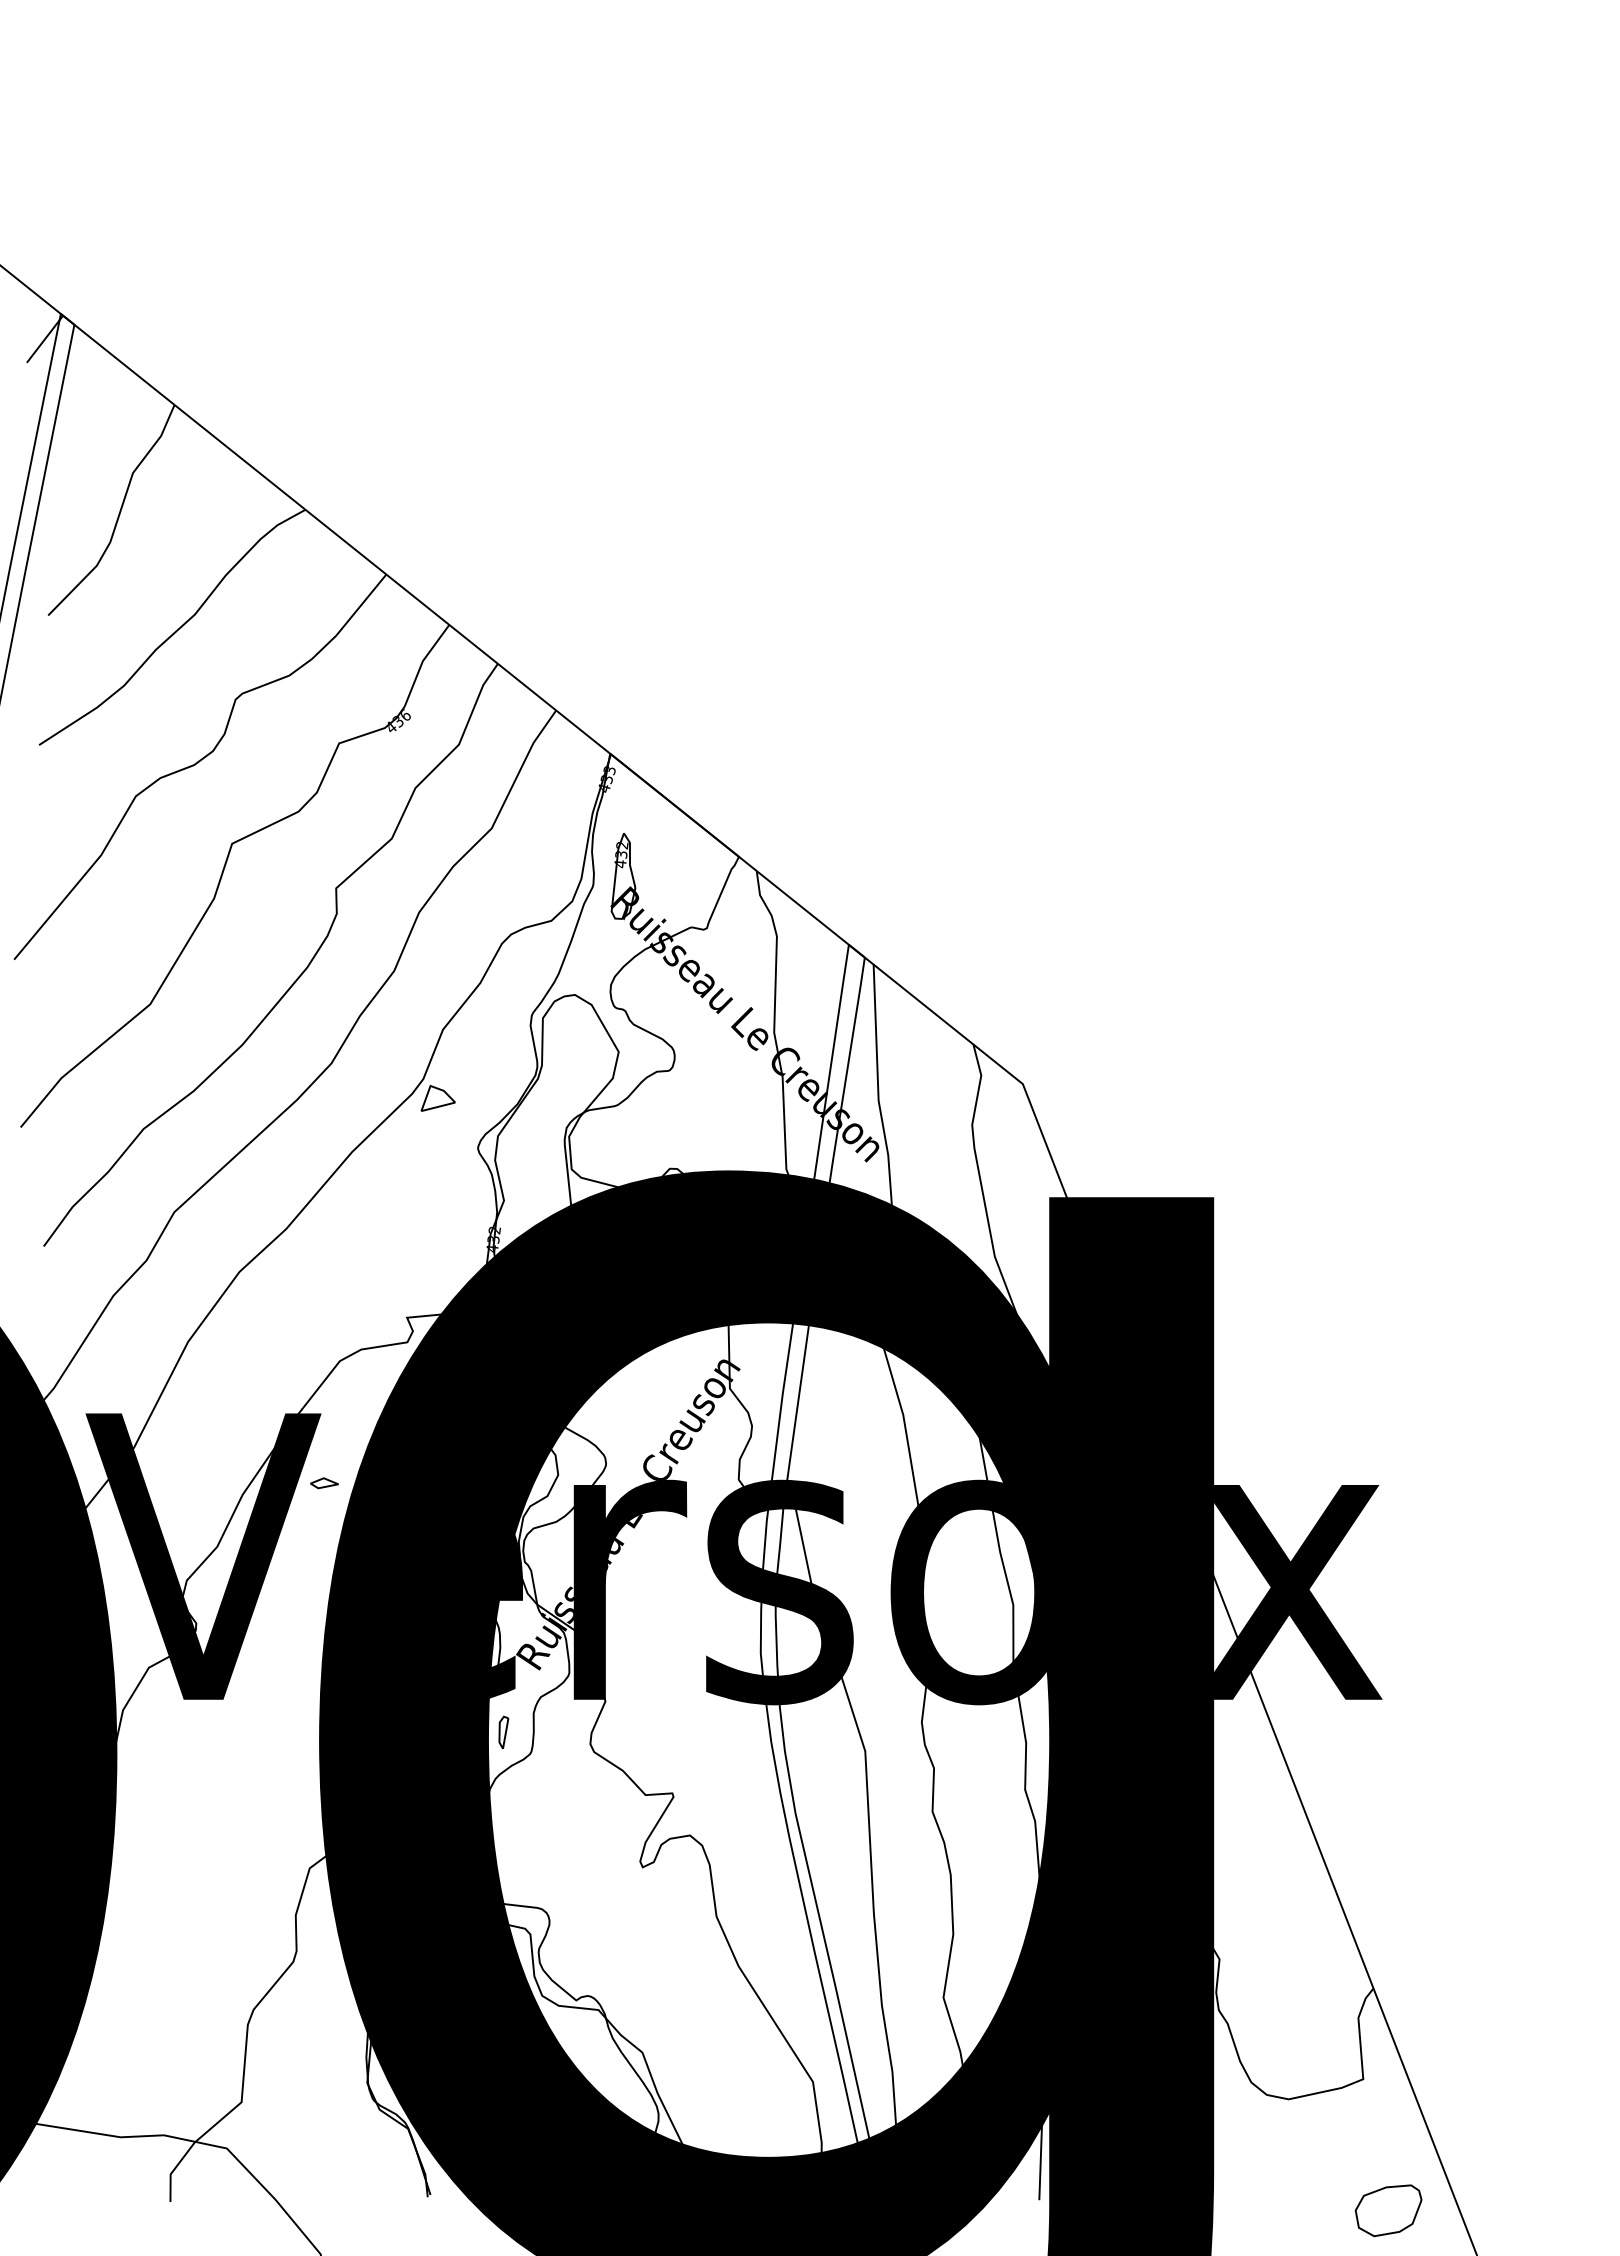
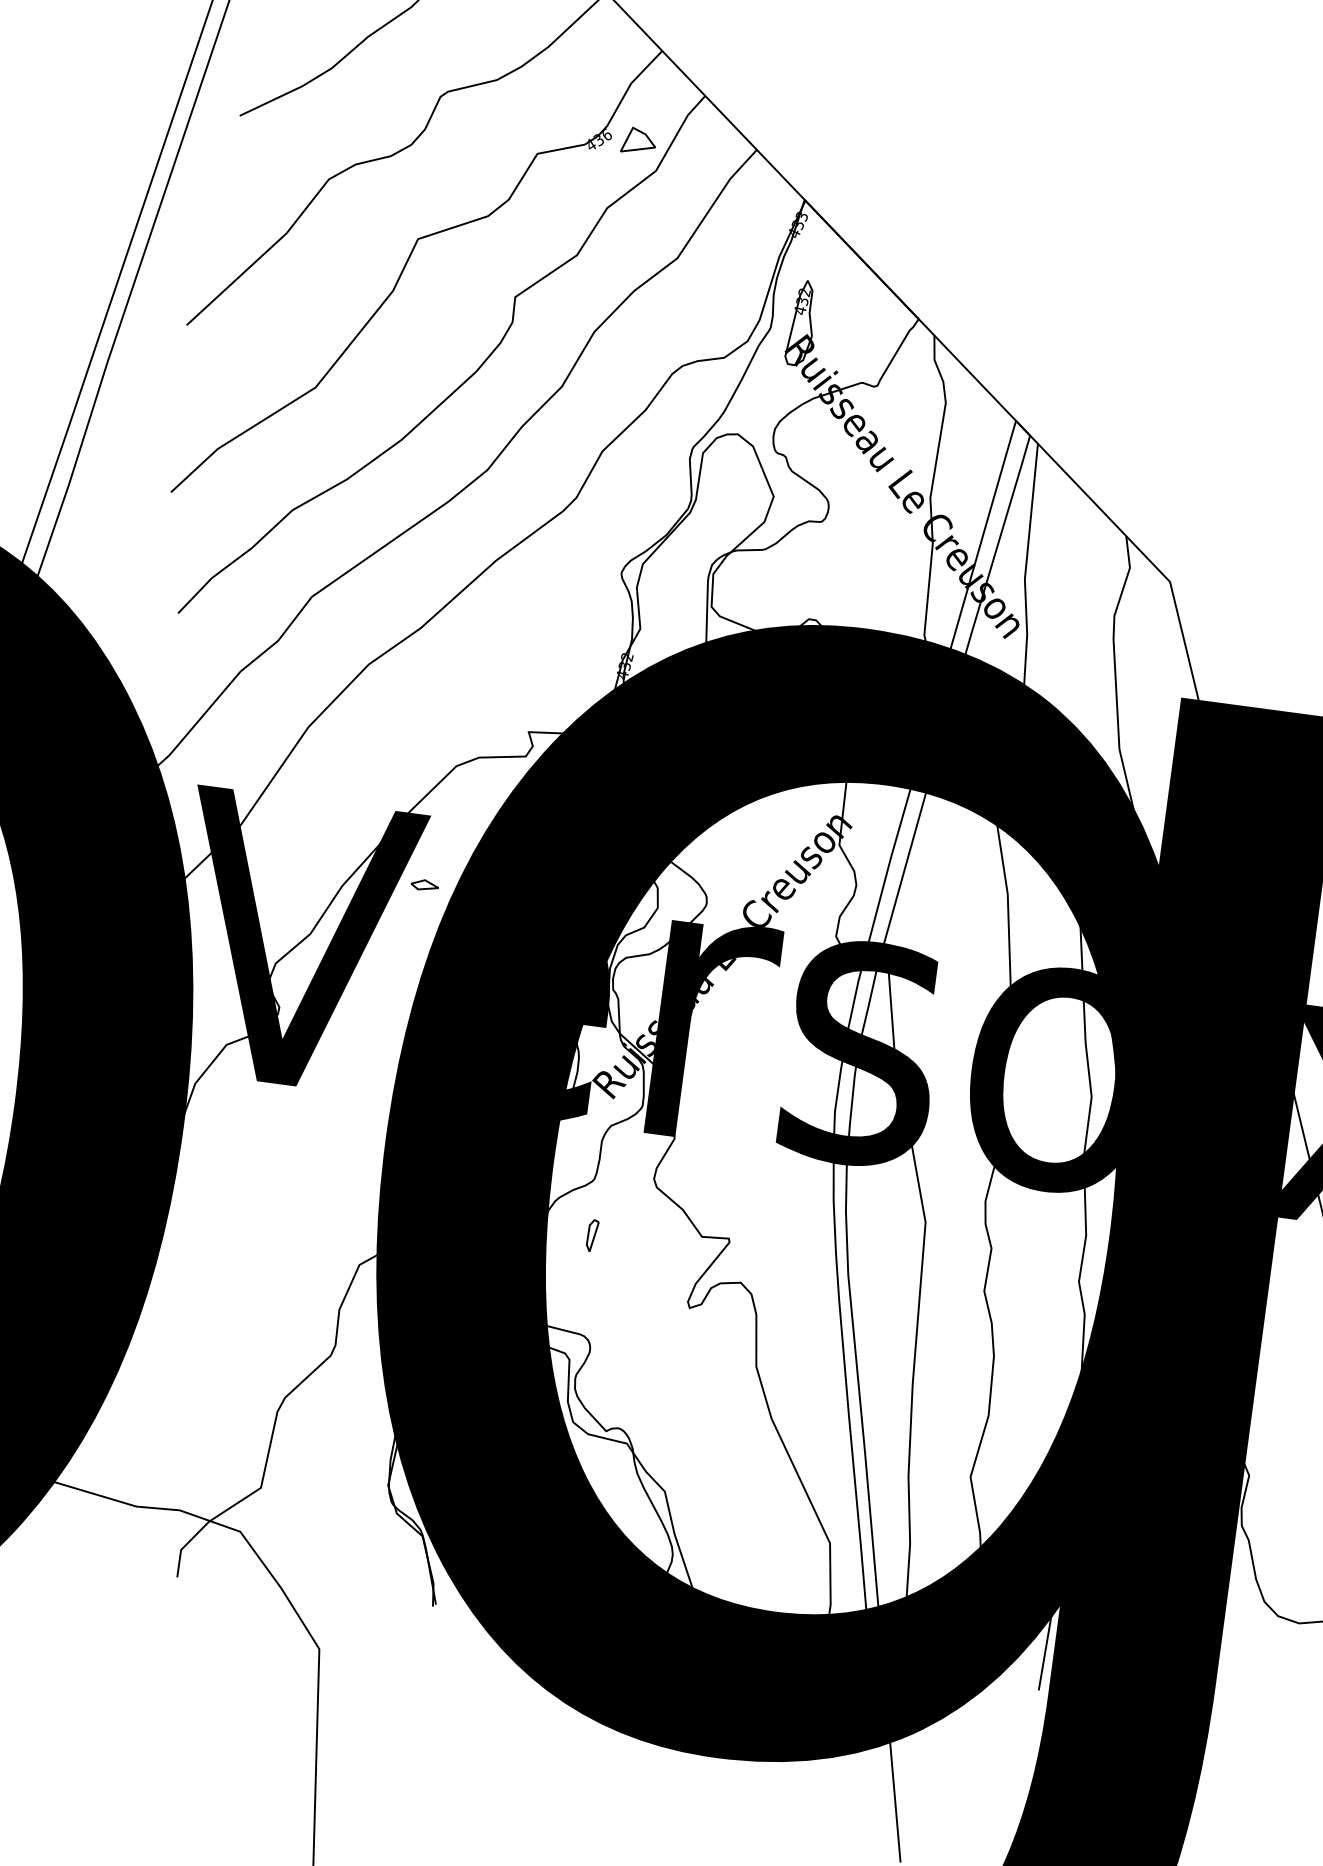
part: (437, 1098) -> (638, 141), moved
part: (503, 1732) -> (592, 1235), moved

